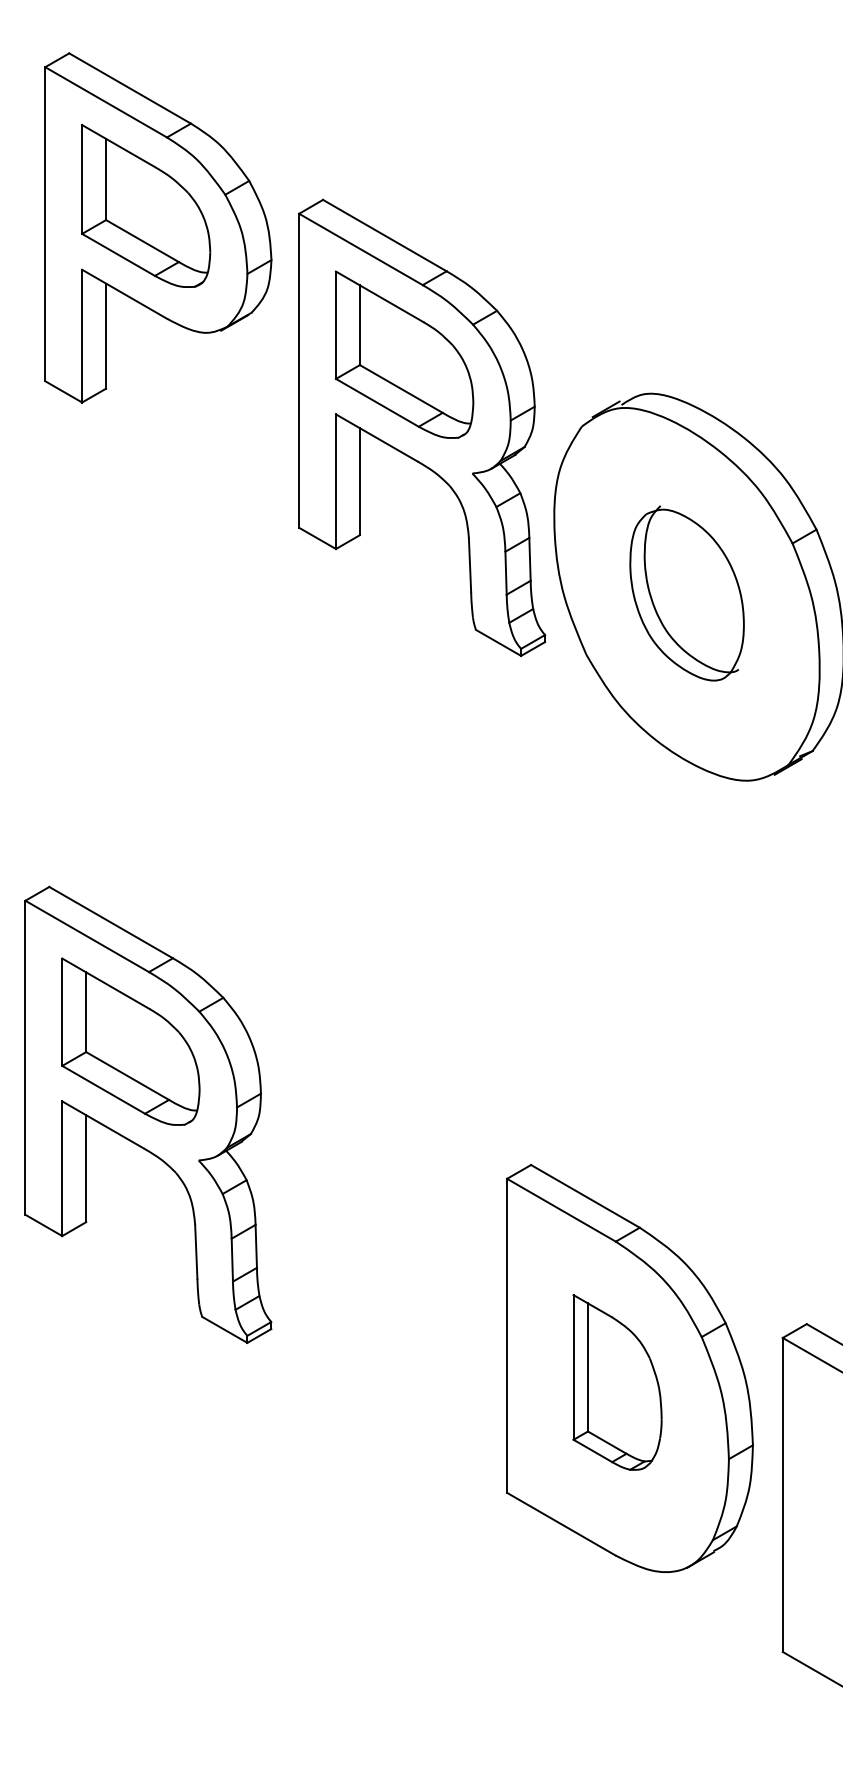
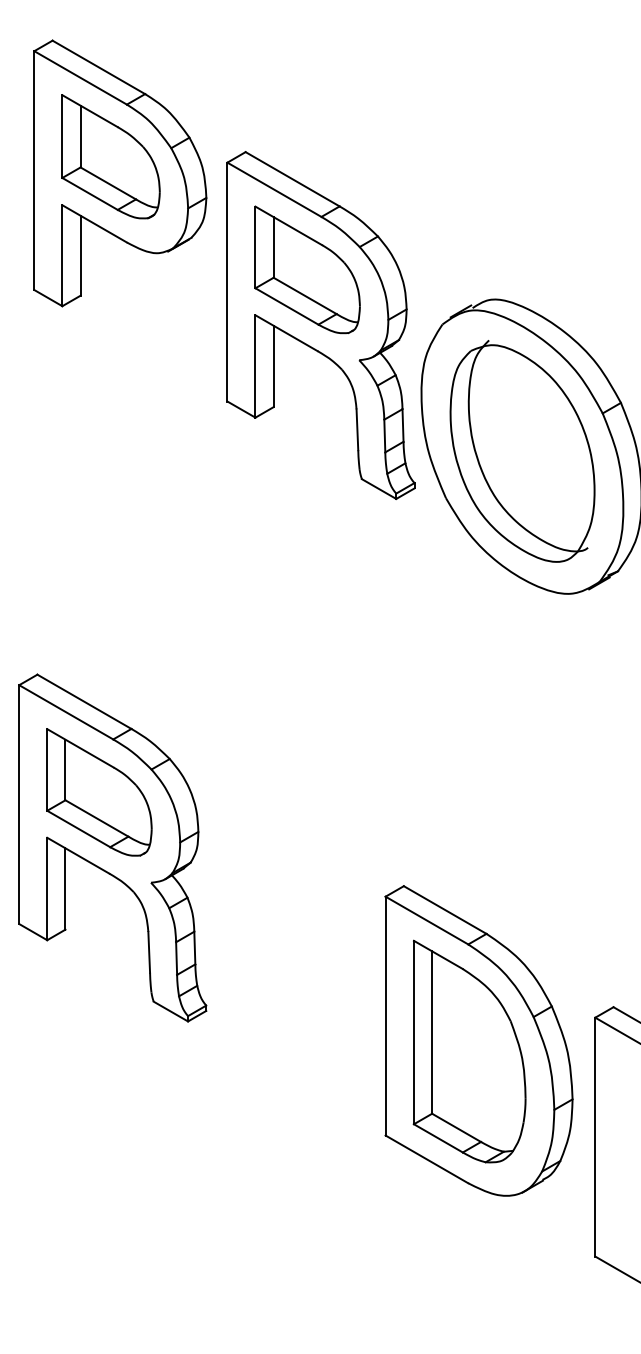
part: (686, 593) -> (522, 451), size x1.67
part: (617, 1382) -> (469, 1051), size x1.67

